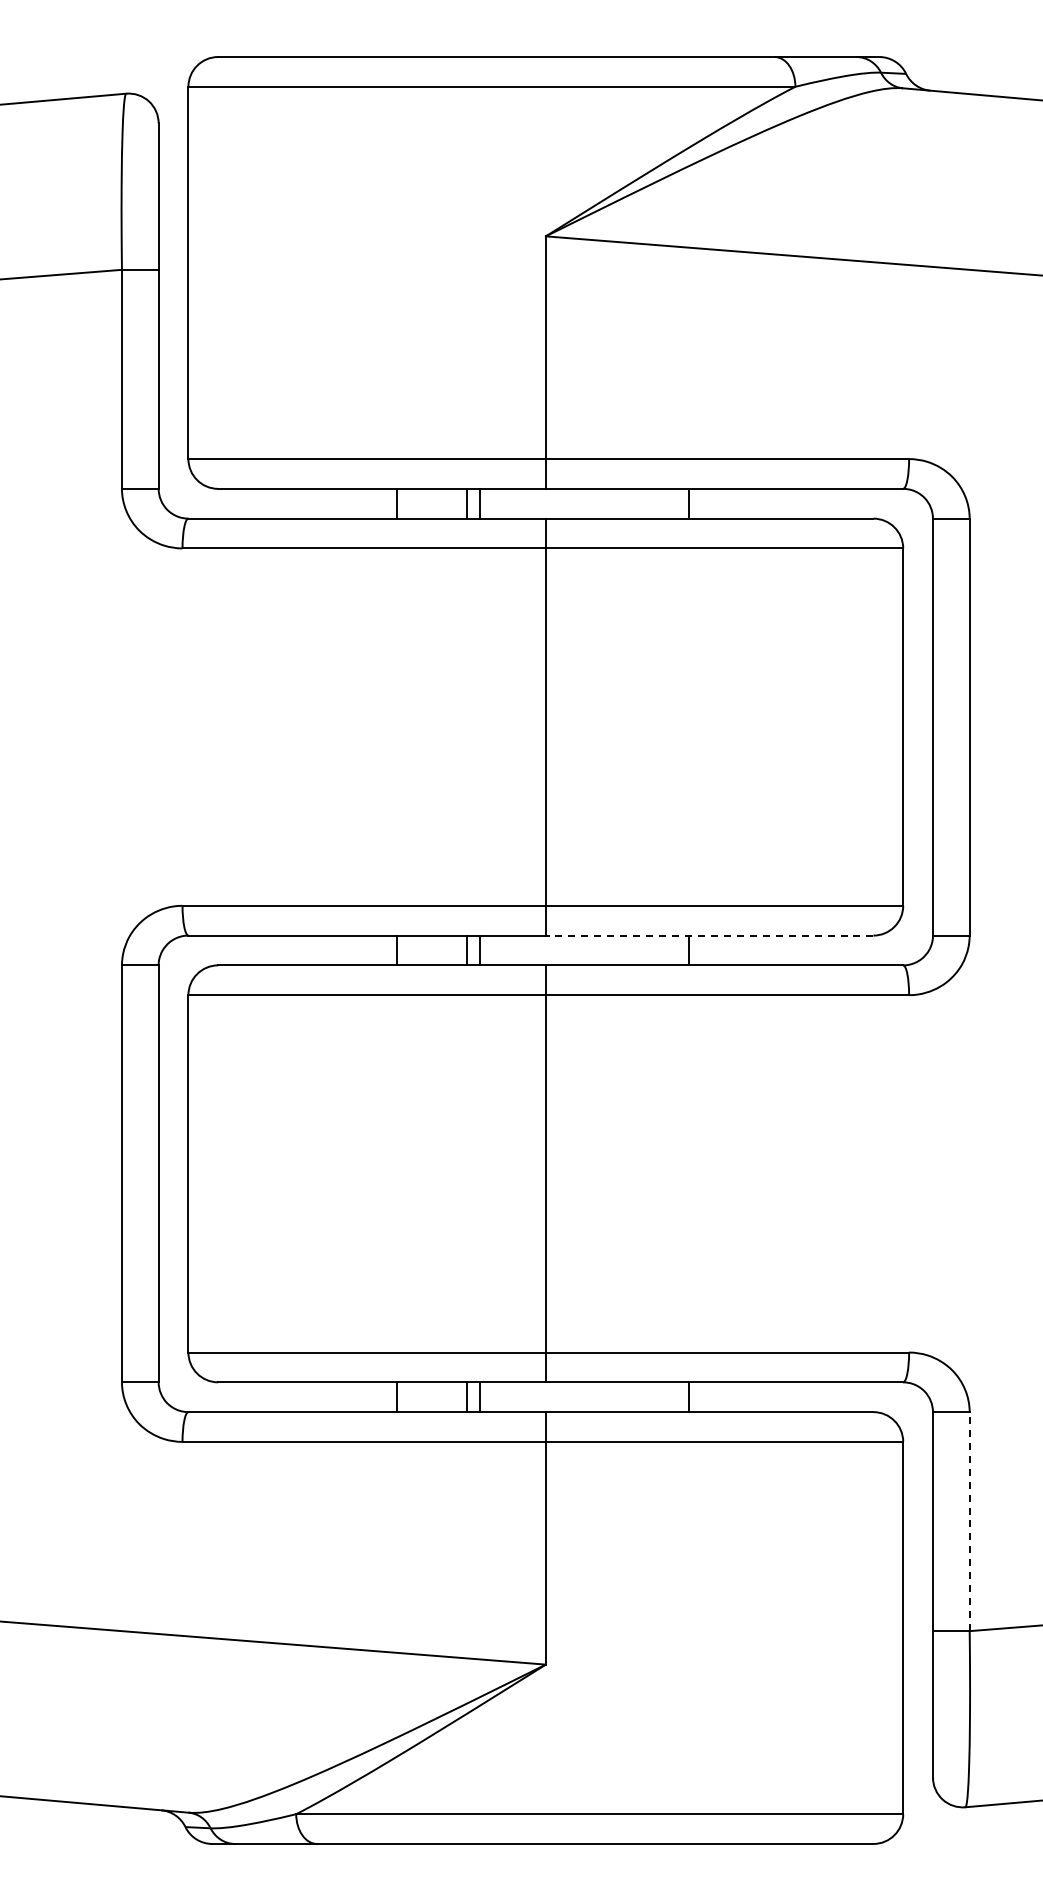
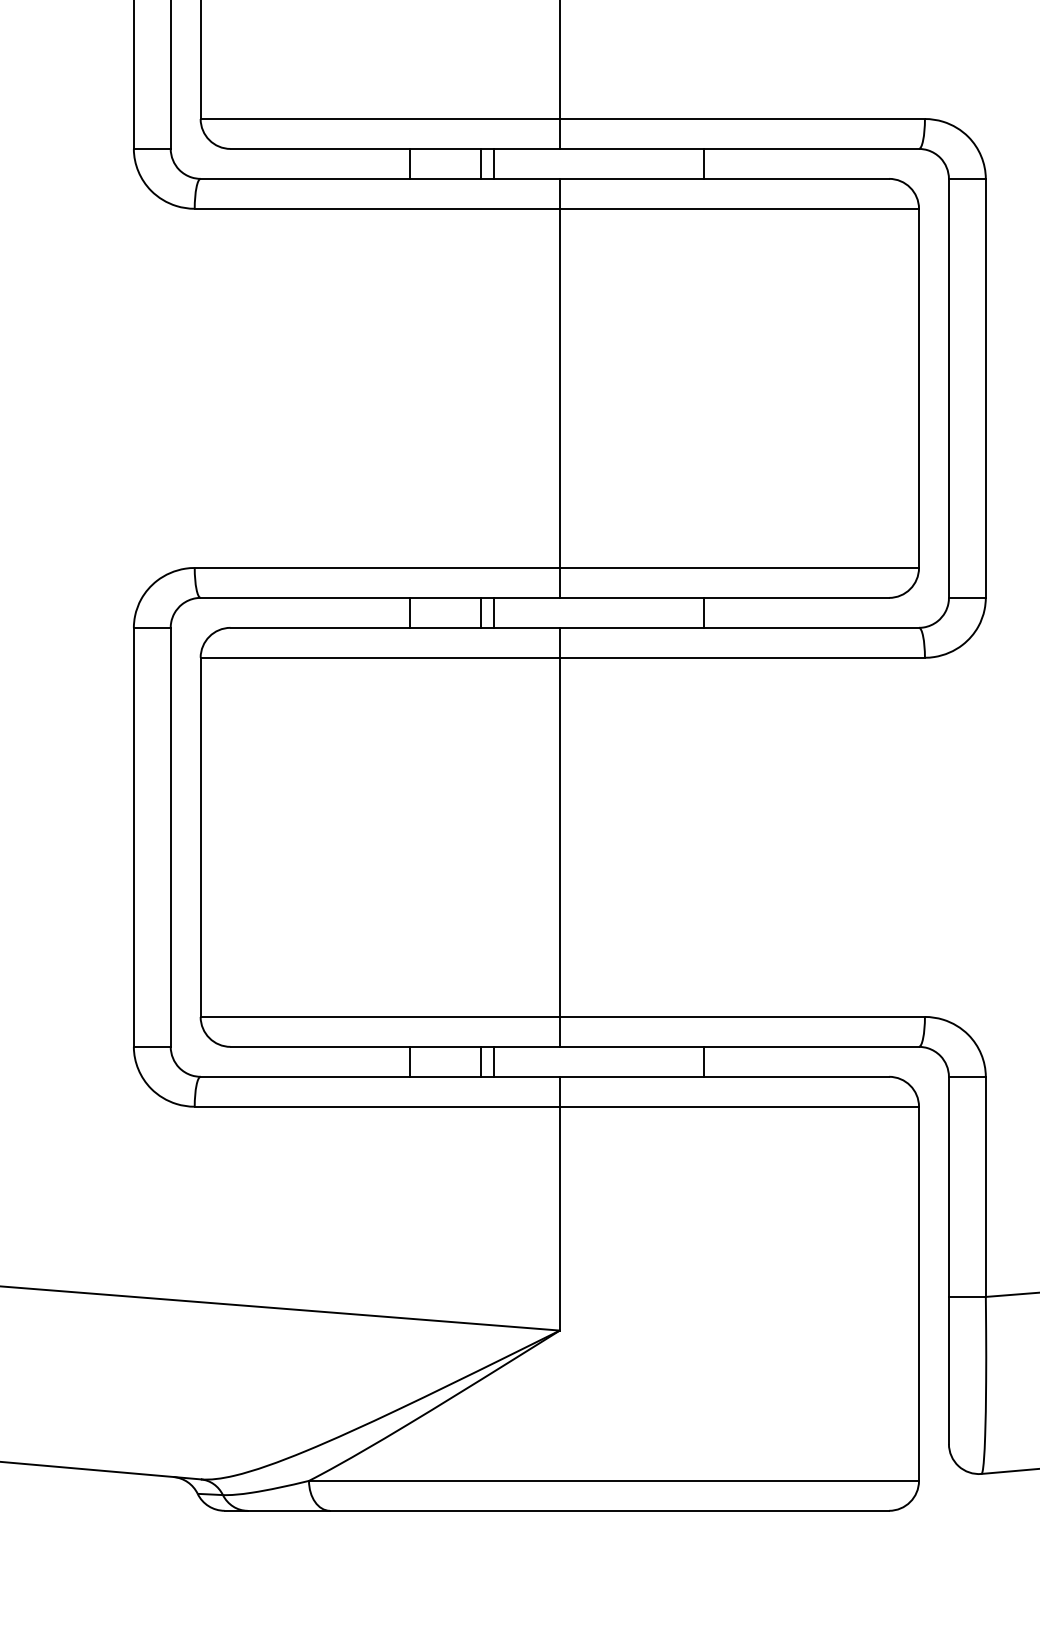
line: (709, 935) -> (724, 597), dashed -> solid
line: (969, 1521) -> (985, 1186), dashed -> solid

